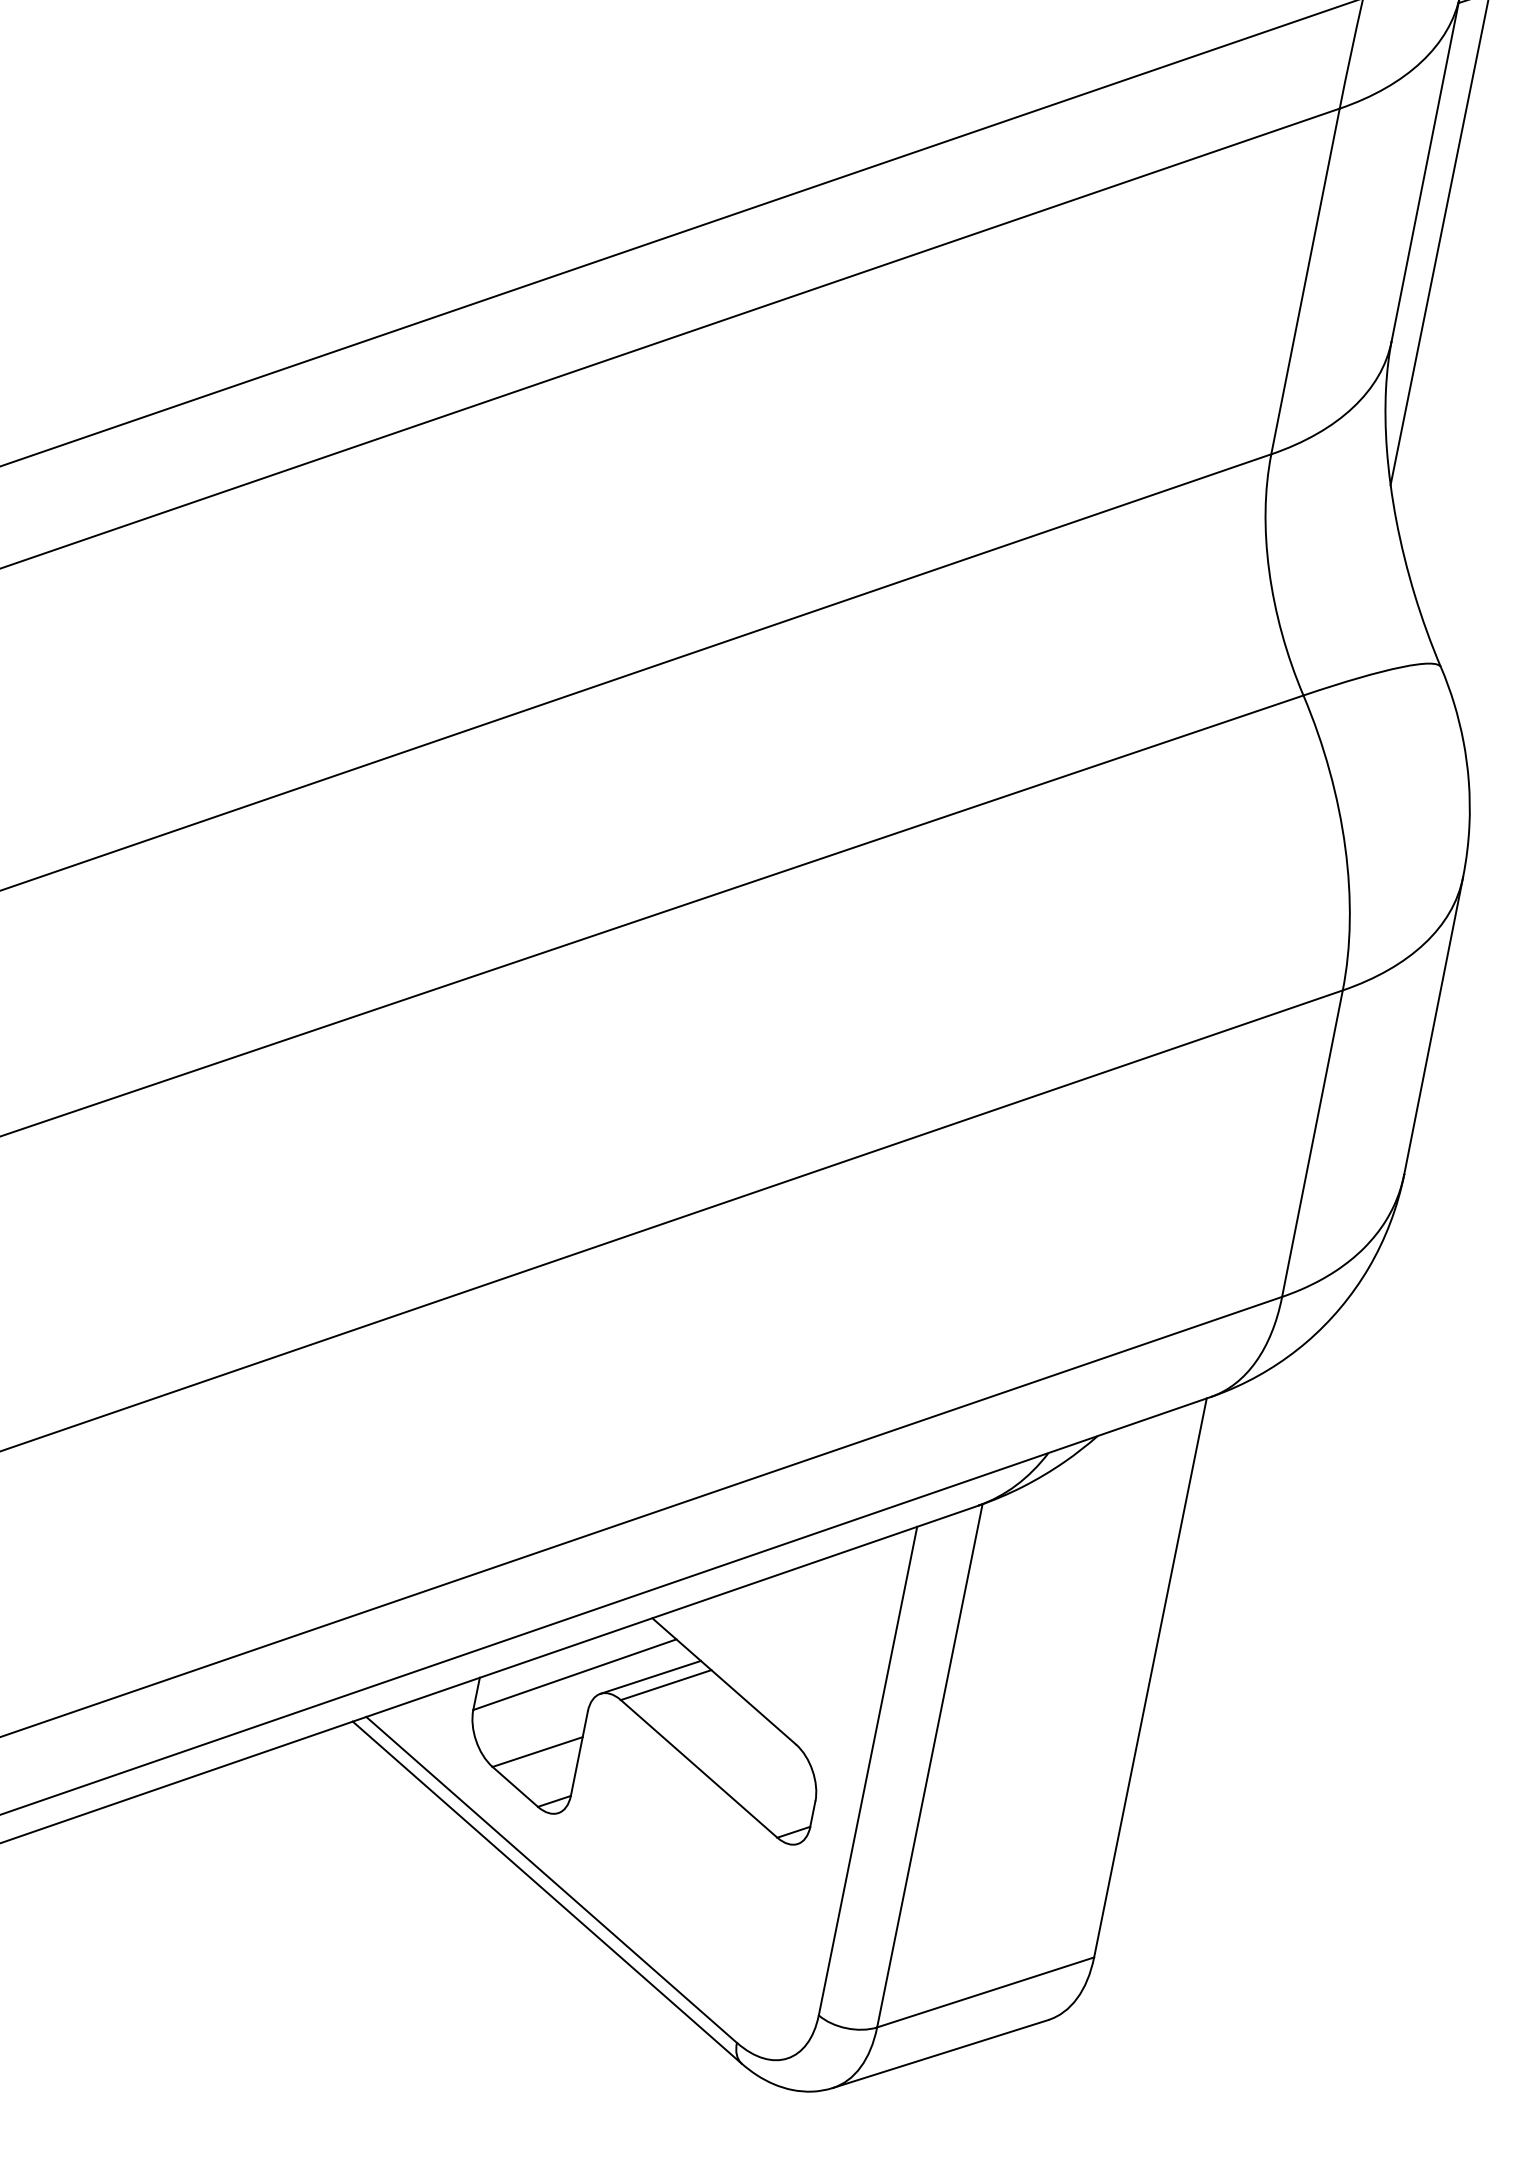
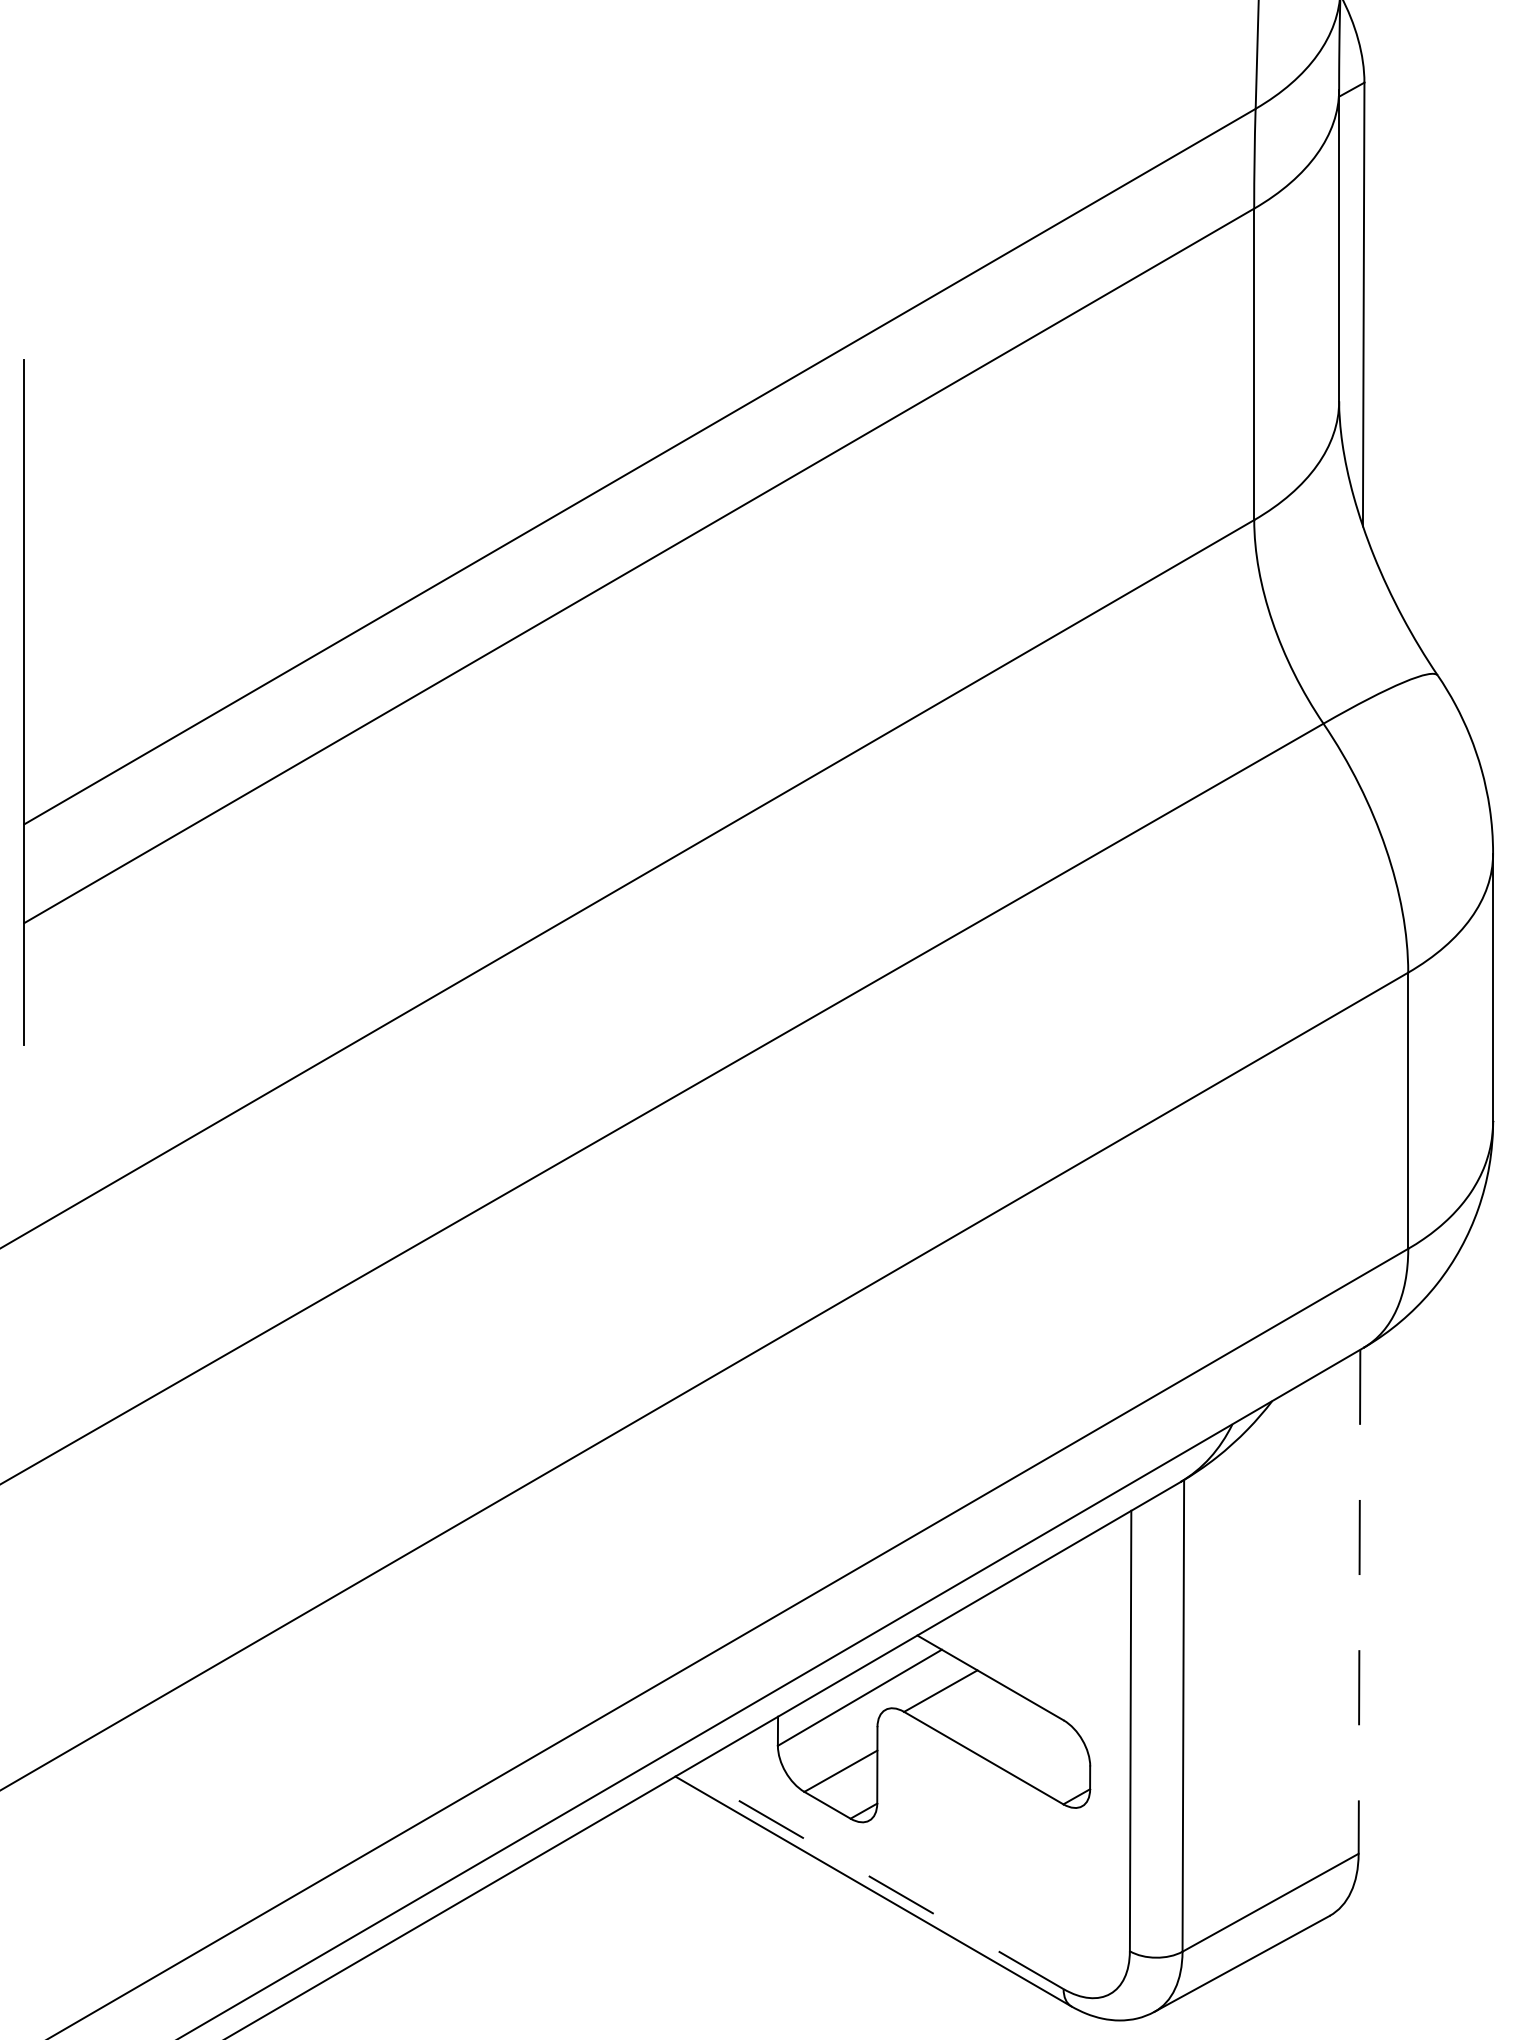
line: (650, 1676) -> (925, 1686), removed
line: (1150, 1678) -> (1359, 1602), solid -> dashed
line: (551, 1879) -> (874, 1879), solid -> dashed

